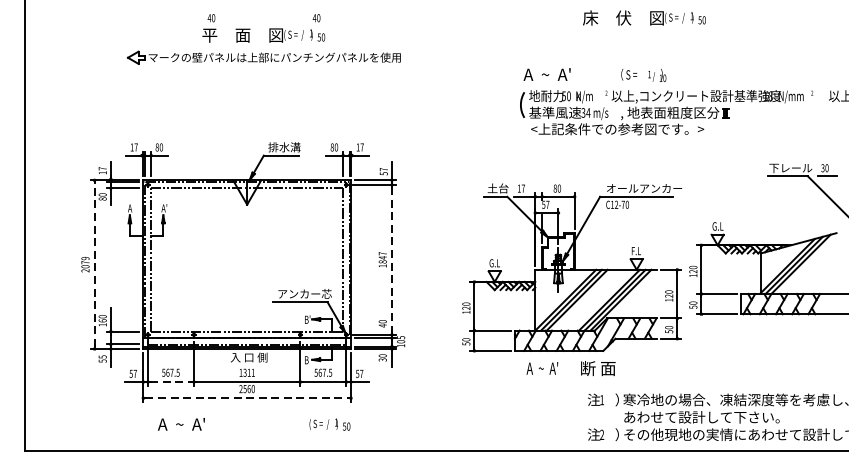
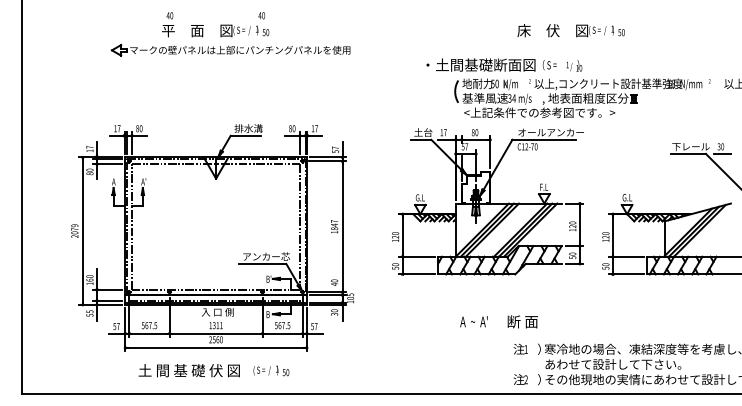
text: (643, 17) -> (570, 30), moved
text: (263, 28) -> (215, 24), moved
text: (549, 73) -> (480, 64), A  ~  A' -> ・土間基礎断面図
line: (391, 259) -> (342, 226), dashed -> solid
line: (94, 265) -> (82, 231), dashed -> solid
part: (571, 267) -> (487, 201), moved
line: (172, 381) -> (150, 333), dashed -> solid
line: (247, 397) -> (216, 347), dashed -> solid
text: (215, 424) -> (188, 370), A  ~  A' -> 土 間 基 礎 伏 図
text: (330, 424) -> (271, 370), moved

